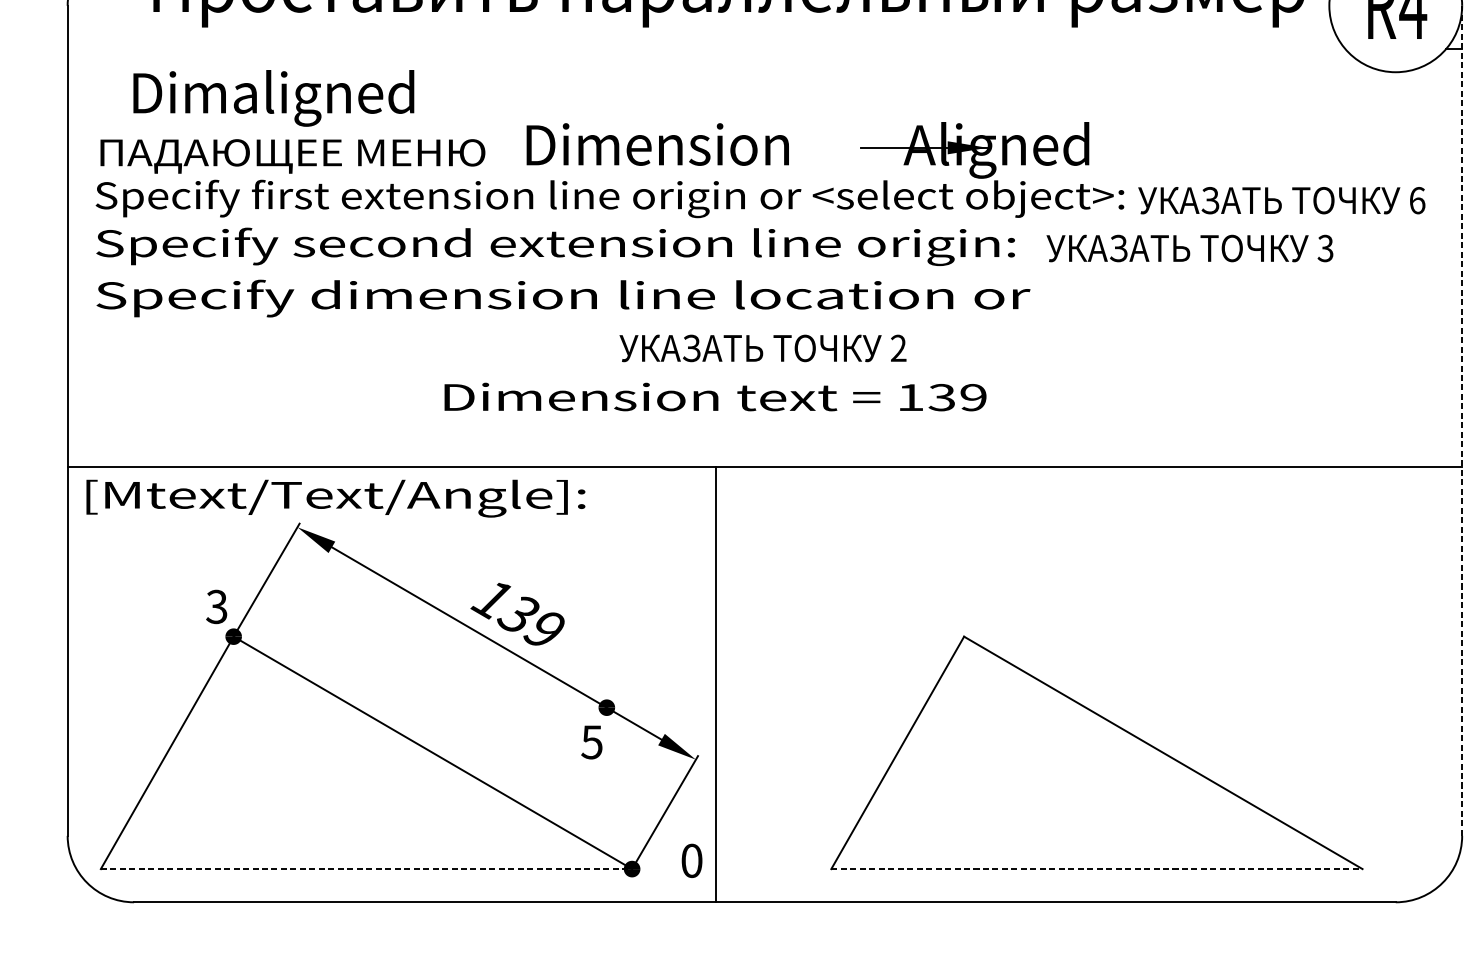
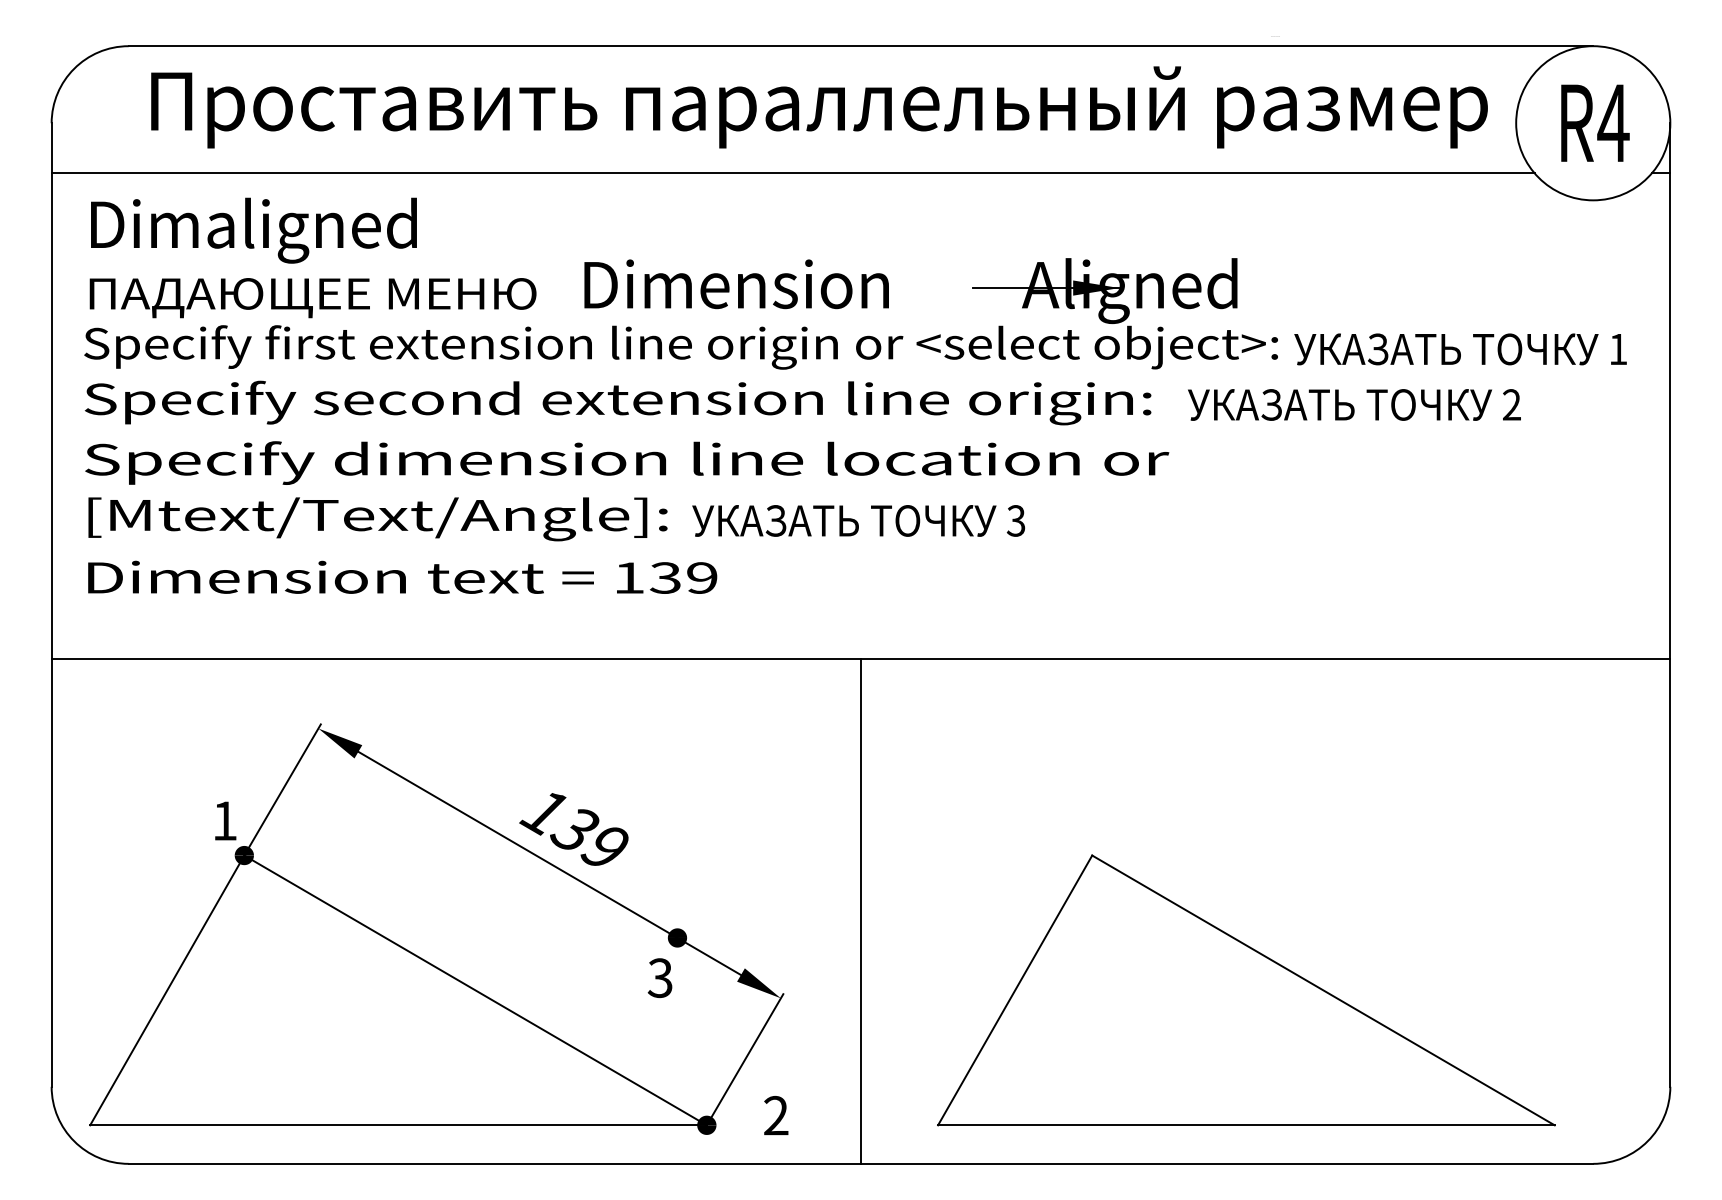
line: (705, 49) -> (792, 173), added
text: (273, 98) -> (253, 230), moved
text: (1417, 200) -> (1618, 349), 6 -> 1
text: (1325, 248) -> (1511, 404), 3 -> 2
text: (898, 348) -> (1015, 520), 2 -> 3
text: (715, 396) -> (402, 576), moved
line: (1462, 421) -> (1670, 605), dashed -> solid
text: (335, 498) -> (377, 519), moved
text: (216, 606) -> (224, 820), 3 -> 1
line: (716, 684) -> (861, 911), moved
text: (591, 741) -> (659, 977), 5 -> 3
text: (692, 860) -> (776, 1115), 0 -> 2
line: (367, 869) -> (399, 1125), dashed -> solid
line: (1097, 869) -> (1246, 1125), dashed -> solid

